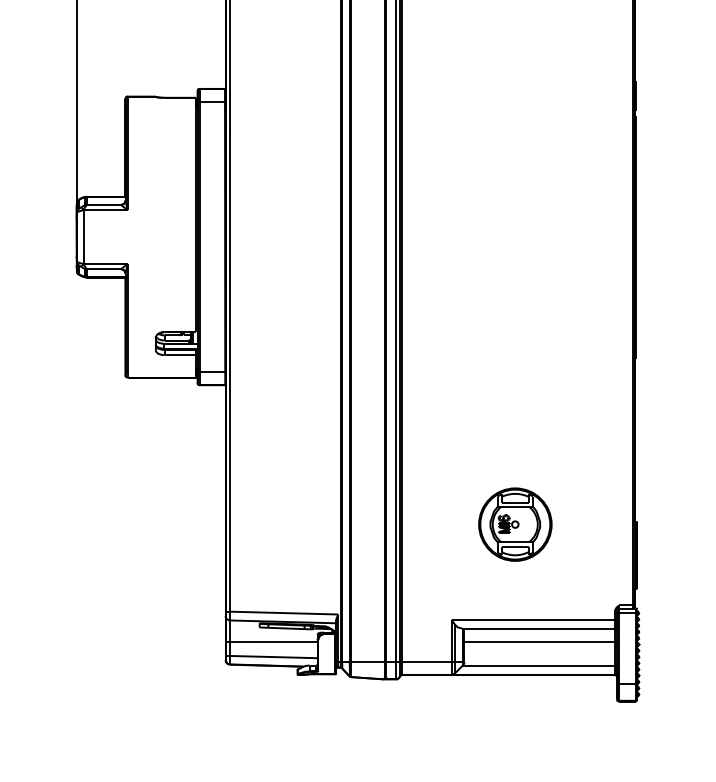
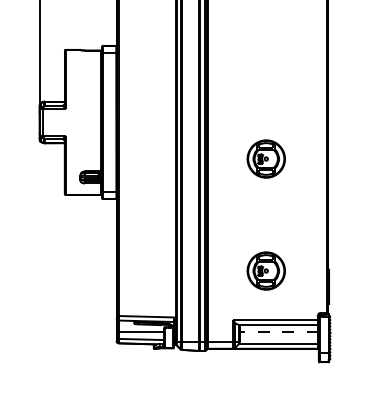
part: (513, 306) -> (265, 158), added
line: (538, 641) -> (278, 331), solid -> dashed

